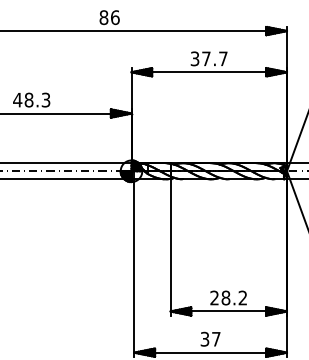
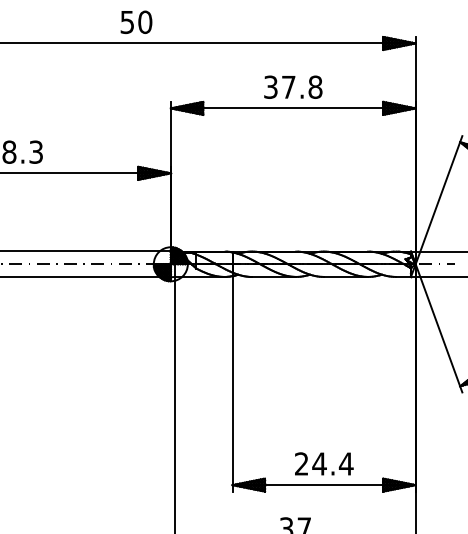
text: (109, 17) -> (136, 22), 86 -> 50
text: (223, 58) -> (315, 86), 37.7 -> 37.8
text: (234, 297) -> (333, 463), 28.2 -> 24.4

